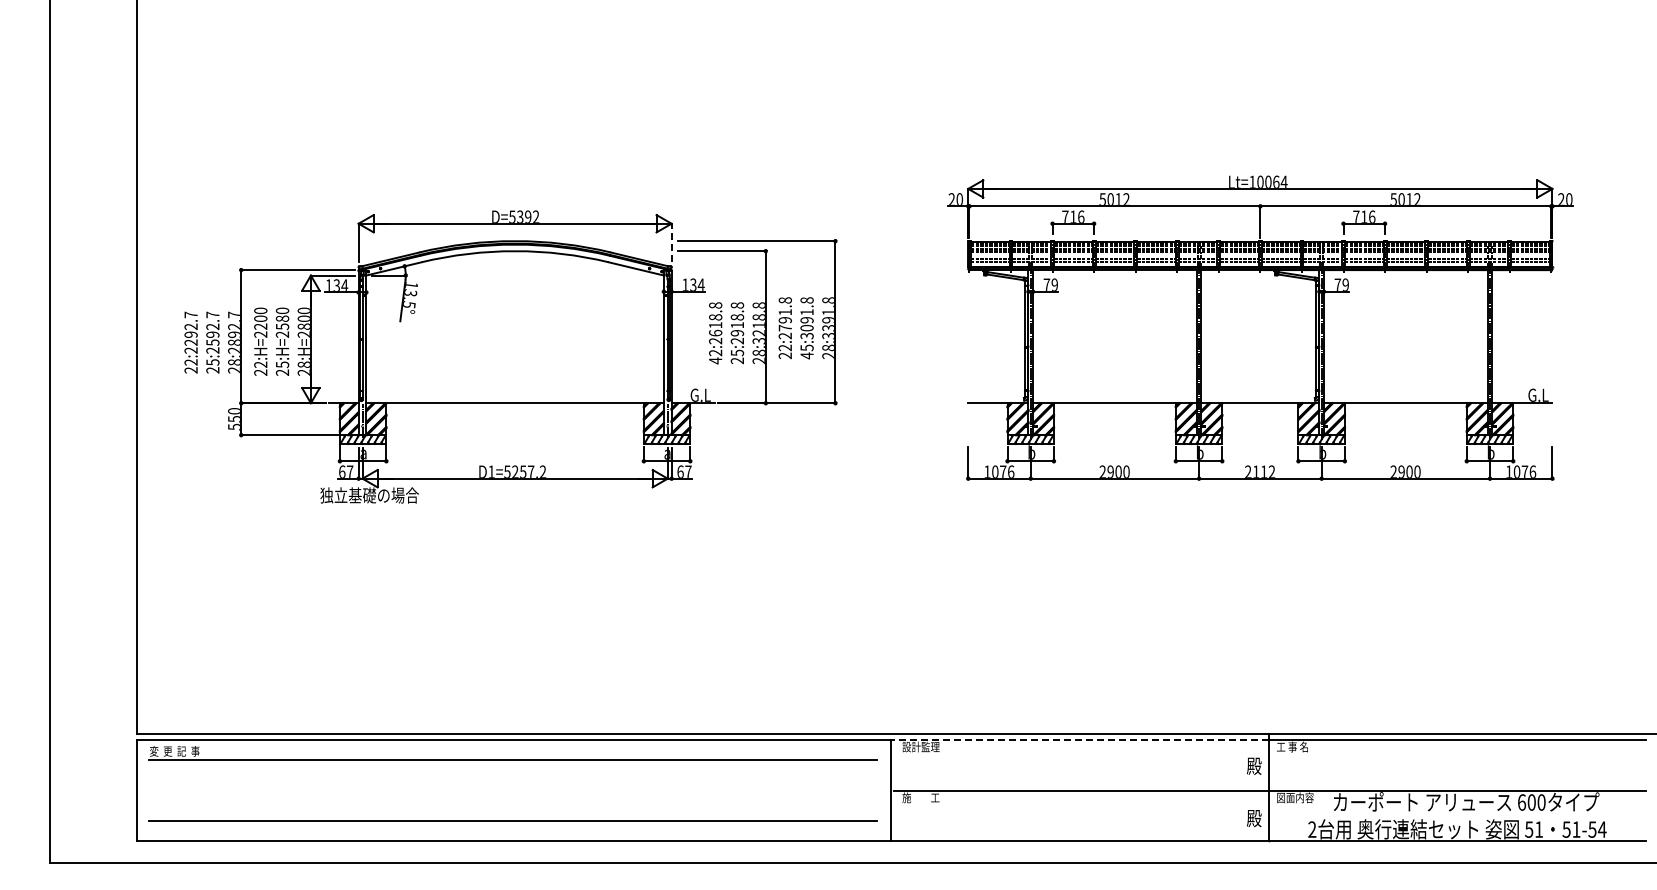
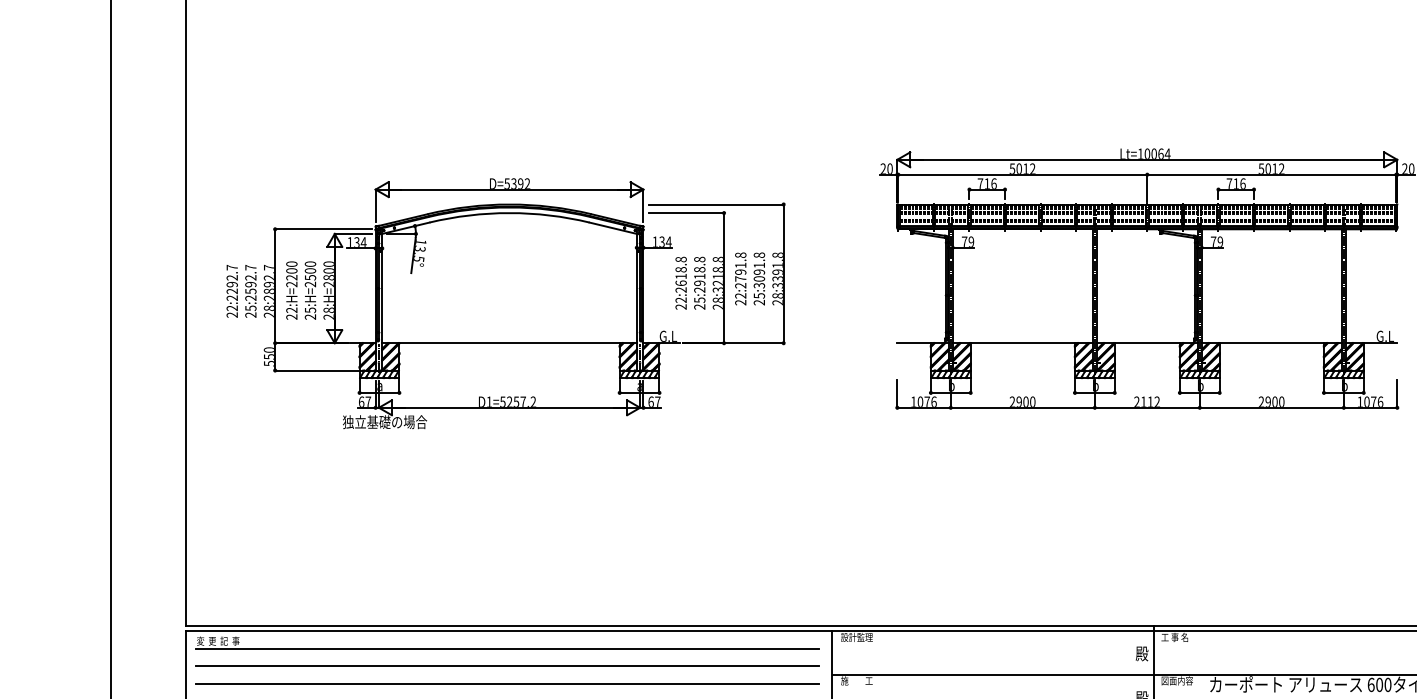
line: (671, 242) -> (643, 205), dashed -> solid
text: (282, 318) -> (310, 270), 25:H=2580 -> 25:H=2500
text: (806, 355) -> (758, 302), 45:3091.8 -> 25:3091.8
text: (715, 360) -> (681, 306), 42:2618.8 -> 22:2618.8
line: (1080, 739) -> (993, 630), dashed -> solid
line: (512, 780) -> (507, 666), added
line: (512, 800) -> (507, 683), added

